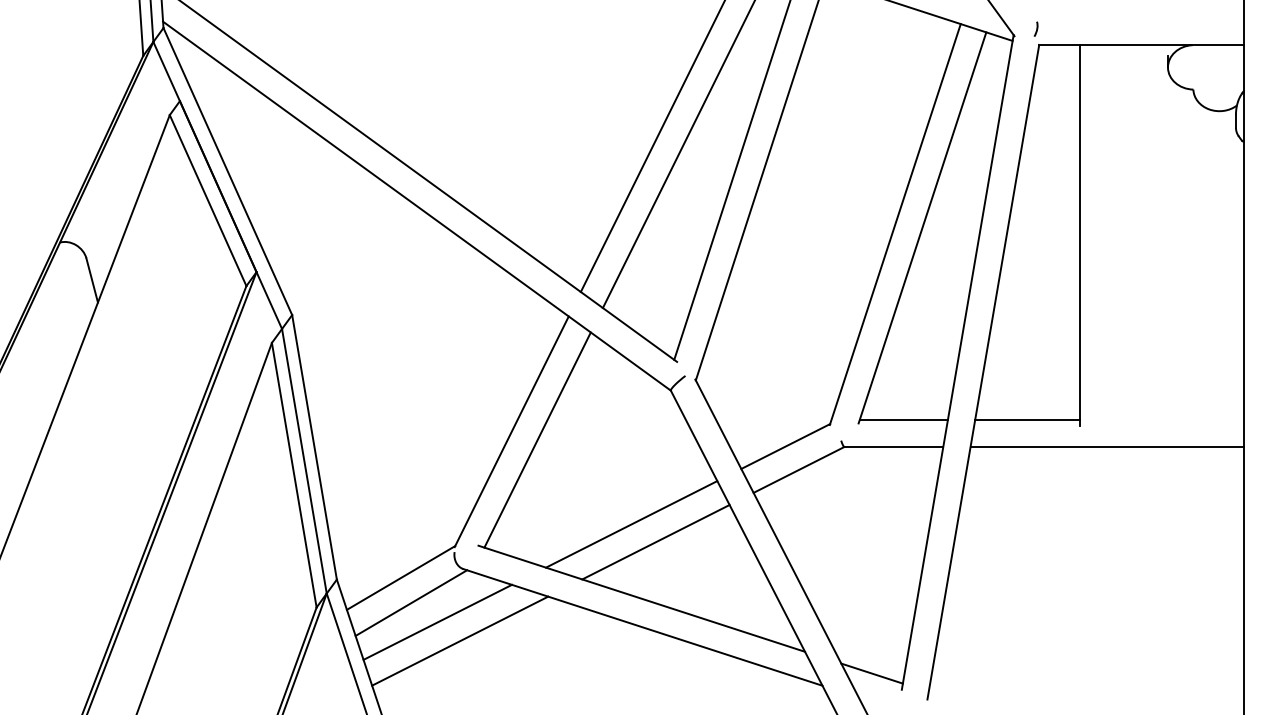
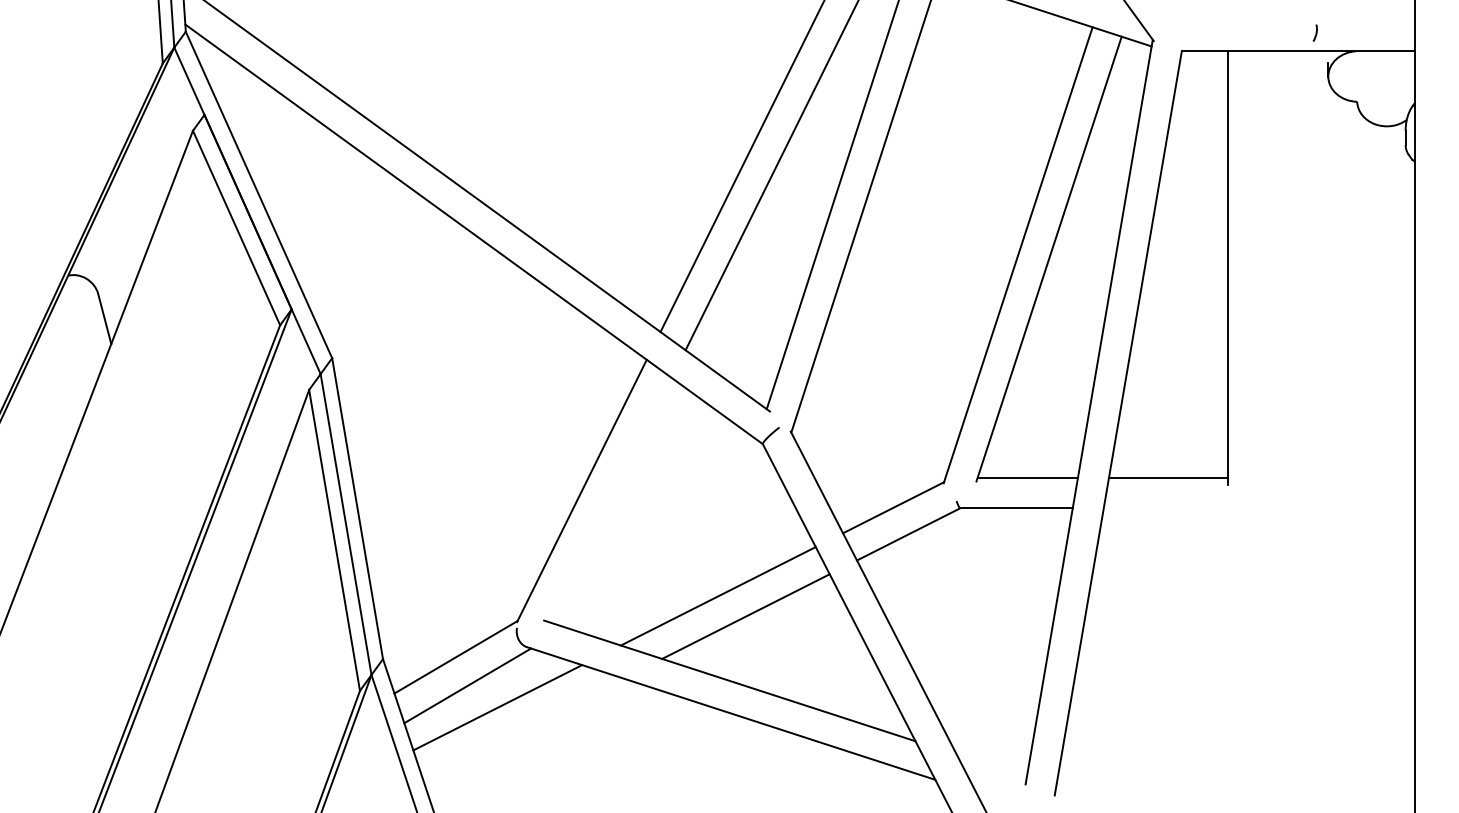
curve: (1036, 28) -> (1315, 32), moved
line: (536, 440) -> (610, 500), removed
line: (1107, 447) -> (1259, 508), removed
line: (460, 640) -> (523, 728), removed
line: (871, 673) -> (991, 765), removed

